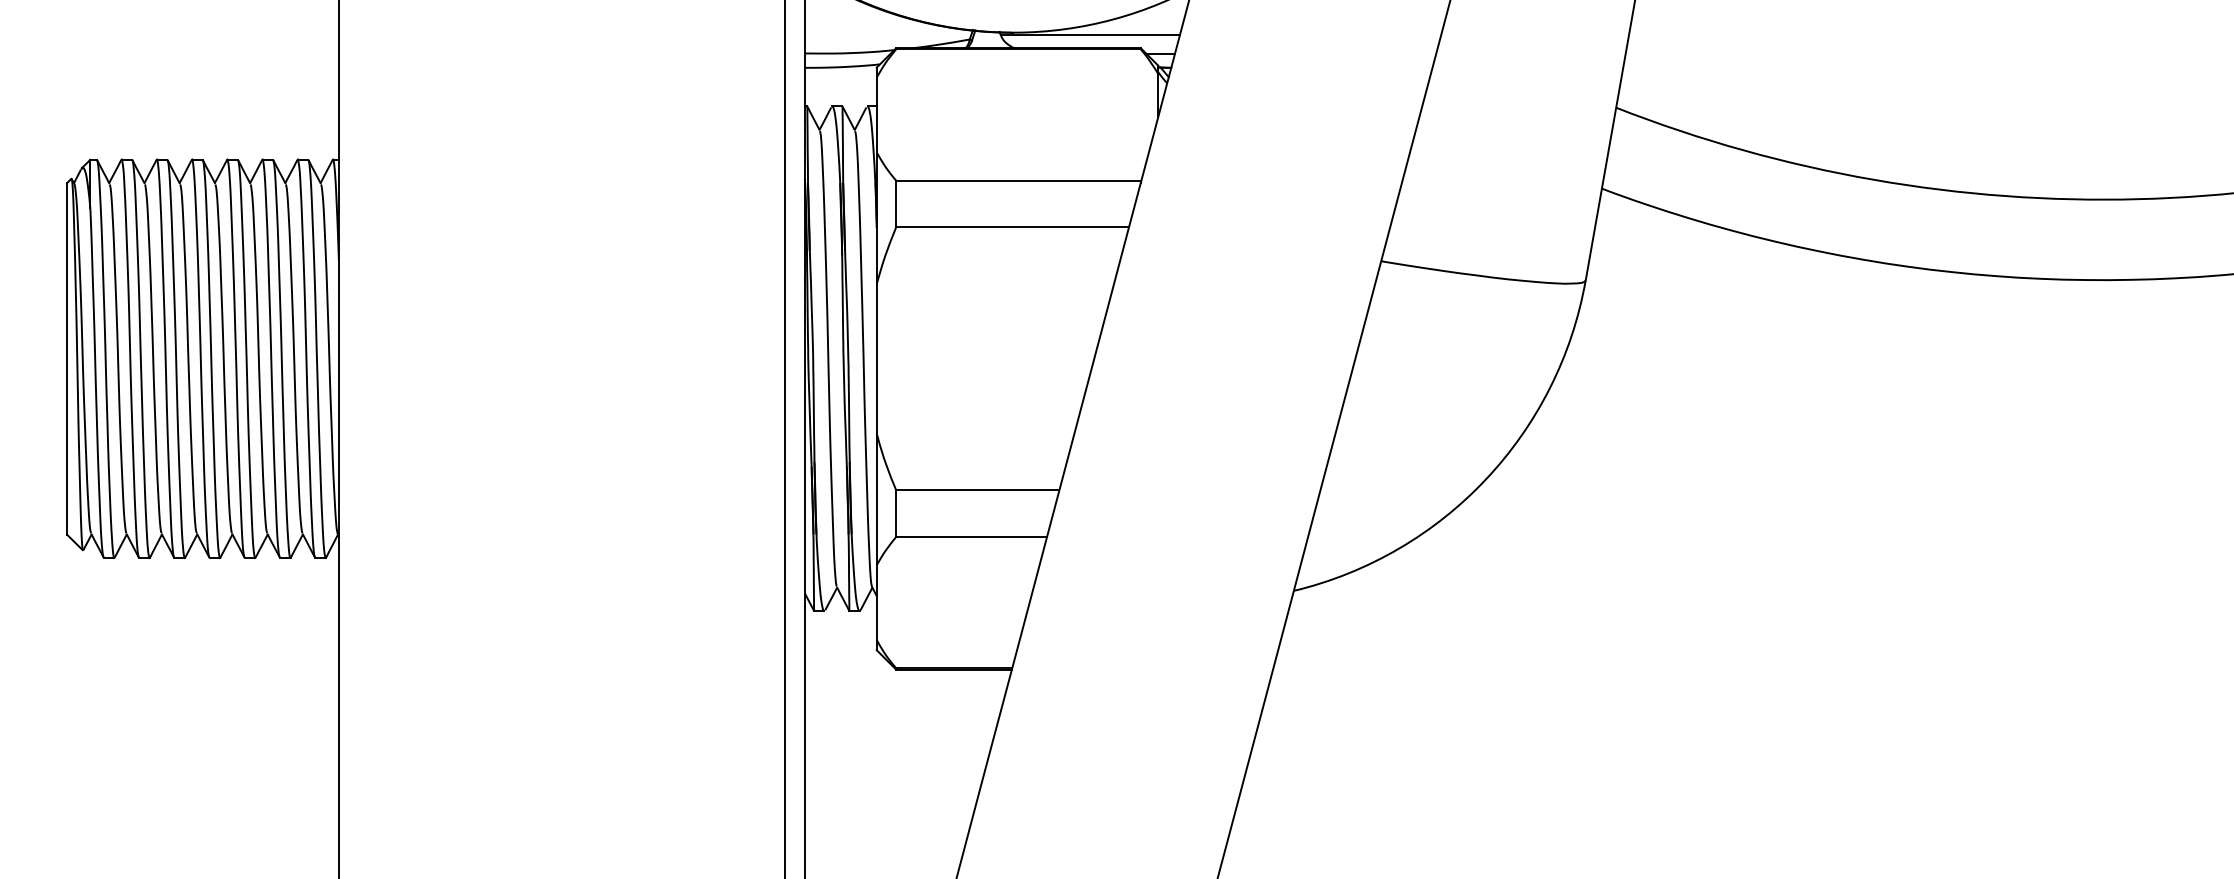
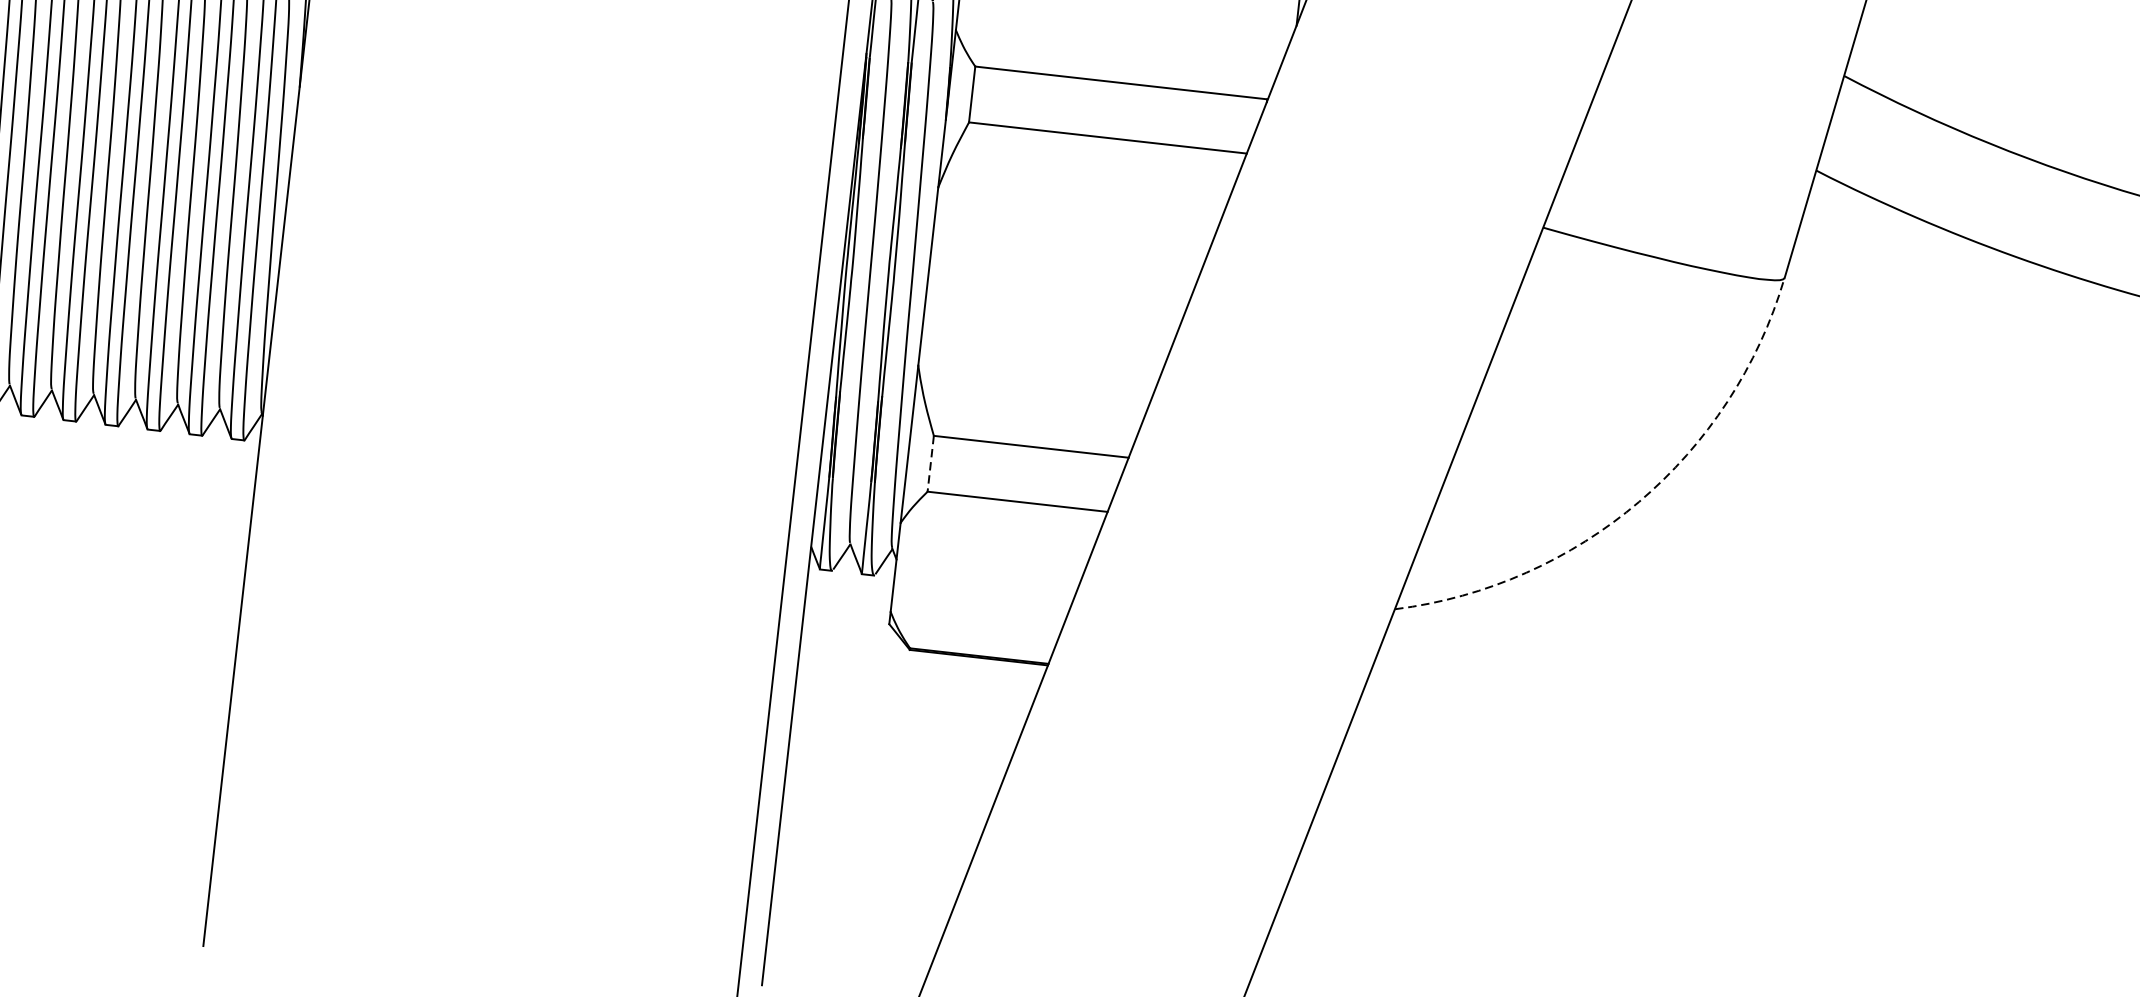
arc: (1486, 479) -> (1639, 502), solid -> dashed
line: (896, 514) -> (931, 464), solid -> dashed

